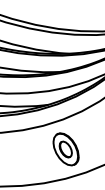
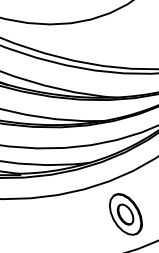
part: (65, 149) -> (125, 214), moved

